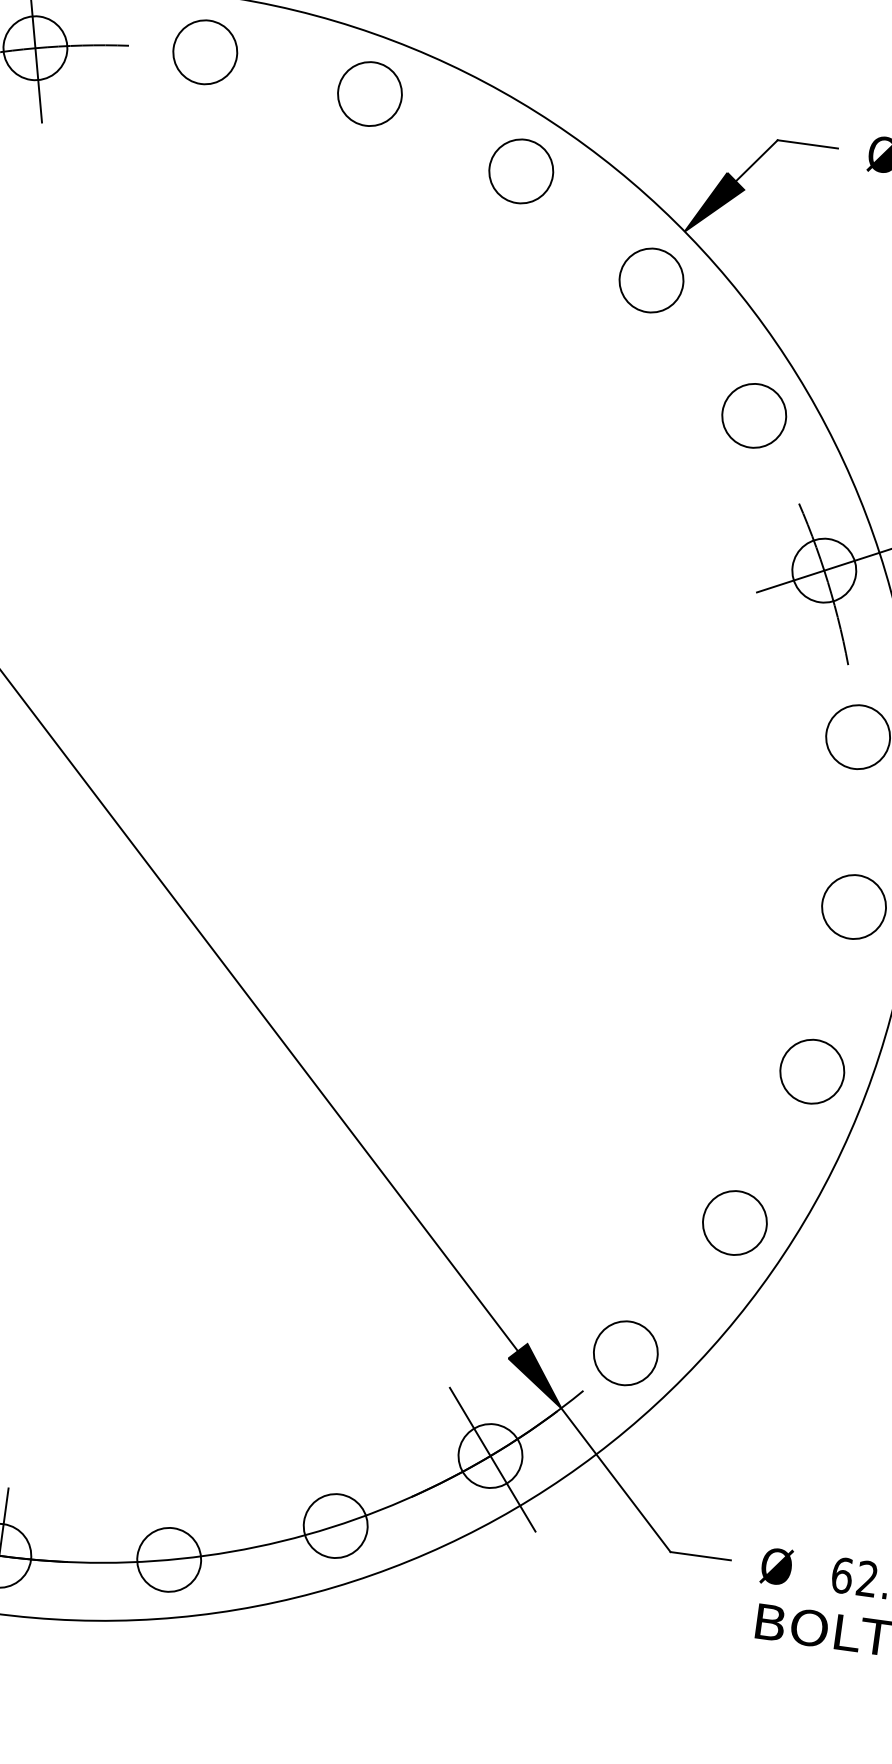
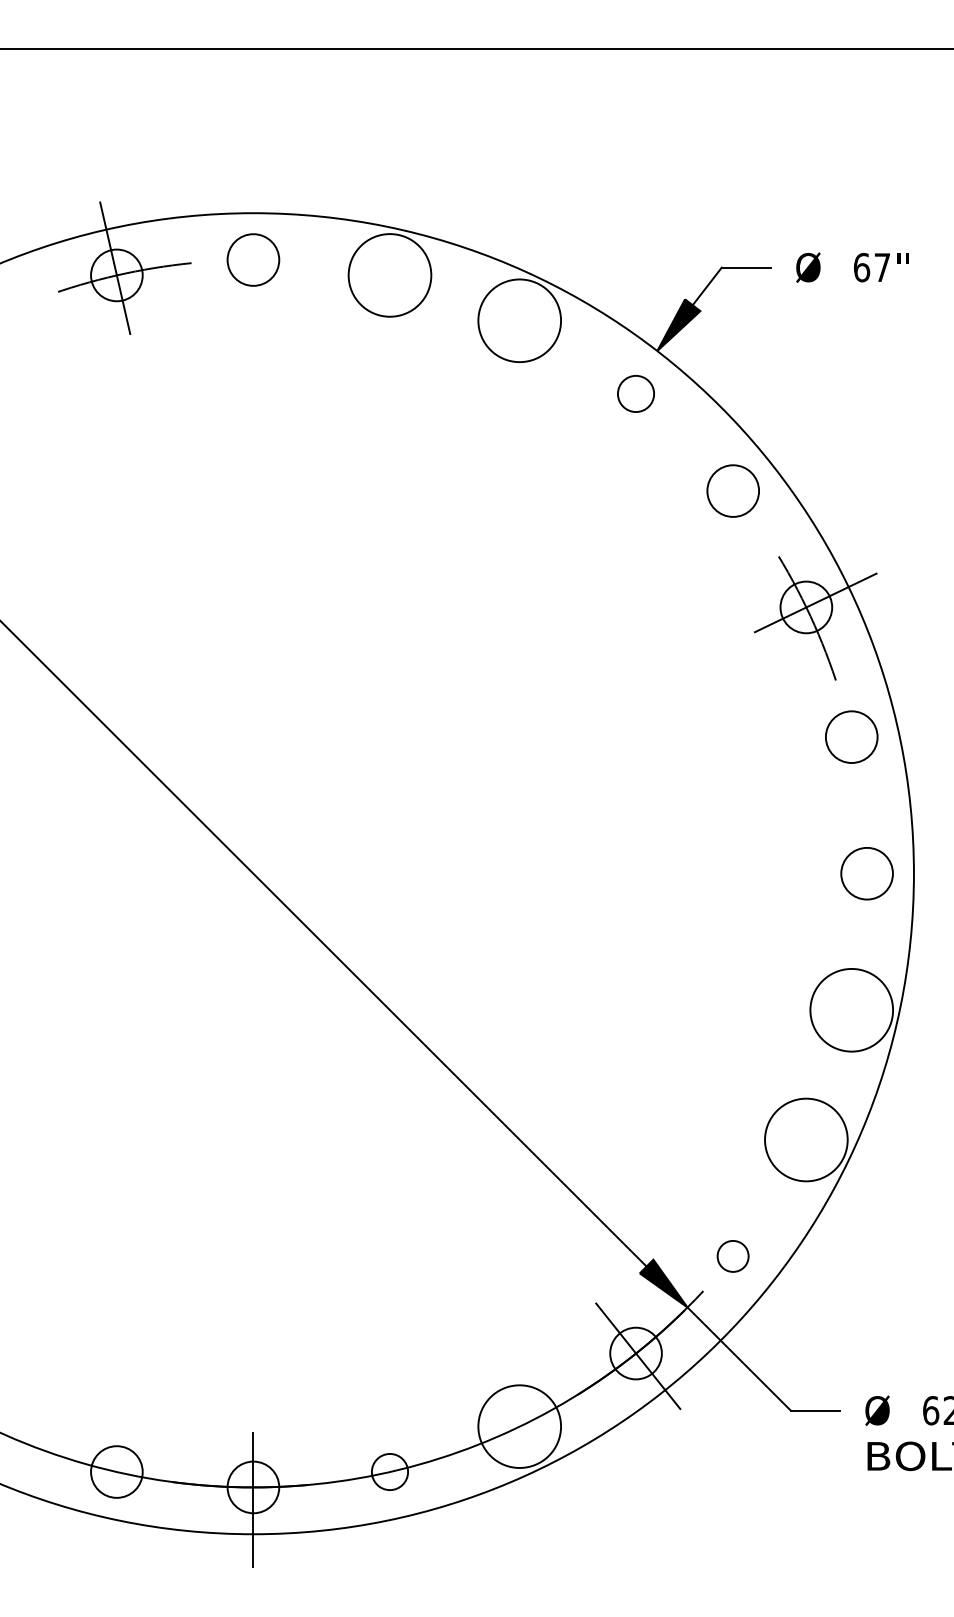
circle: (369, 94) -> (389, 275), size x1.6
circle: (521, 171) -> (519, 320), size x1.6
circle: (650, 279) -> (635, 393), size x0.7
circle: (811, 1071) -> (851, 1010), size x1.6
circle: (735, 1222) -> (806, 1139), size x1.6
circle: (624, 1353) -> (732, 1256), size x0.6
circle: (335, 1525) -> (519, 1426), size x1.6
circle: (168, 1559) -> (389, 1471), size x0.7

